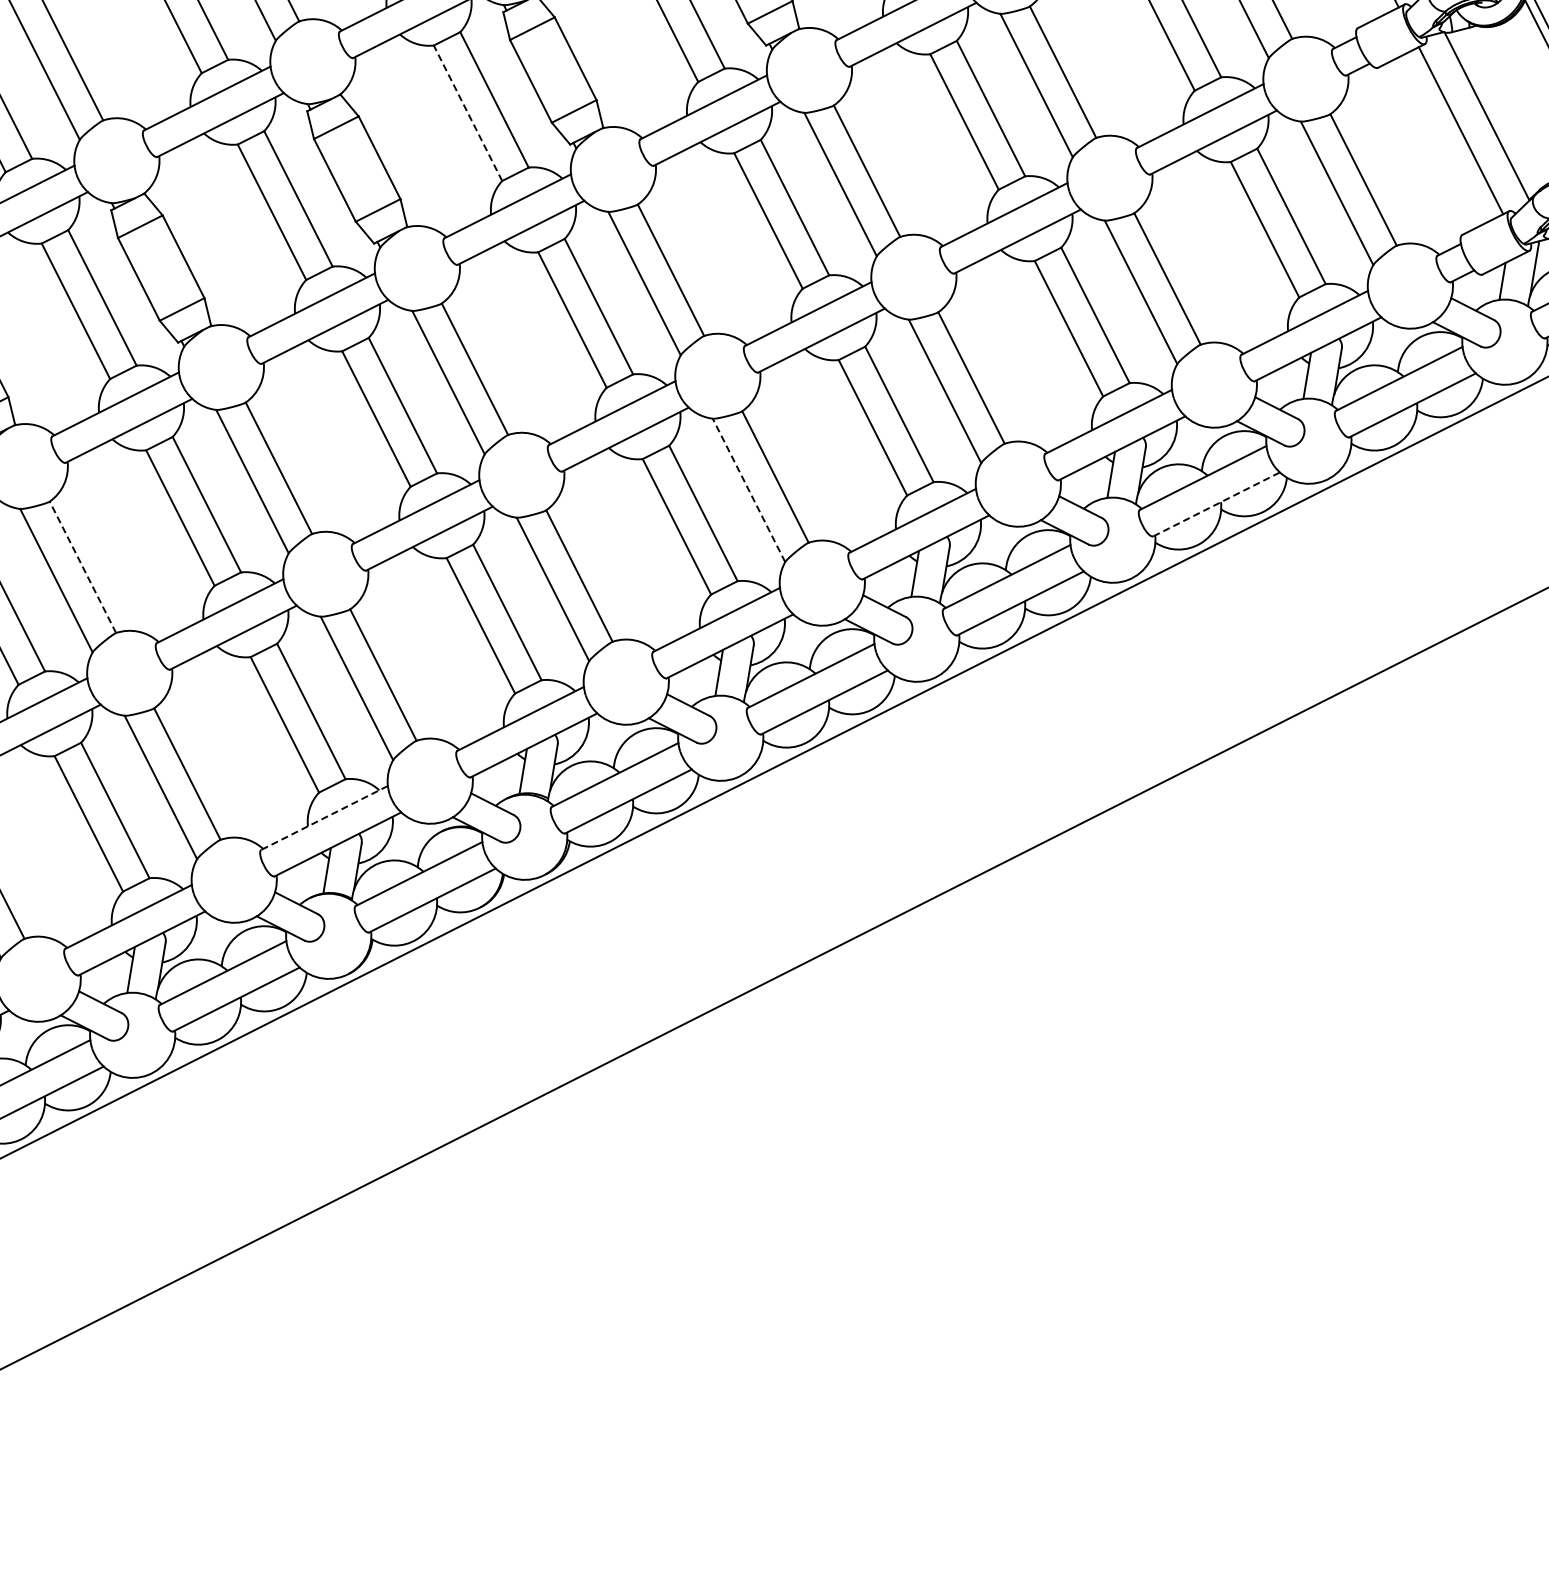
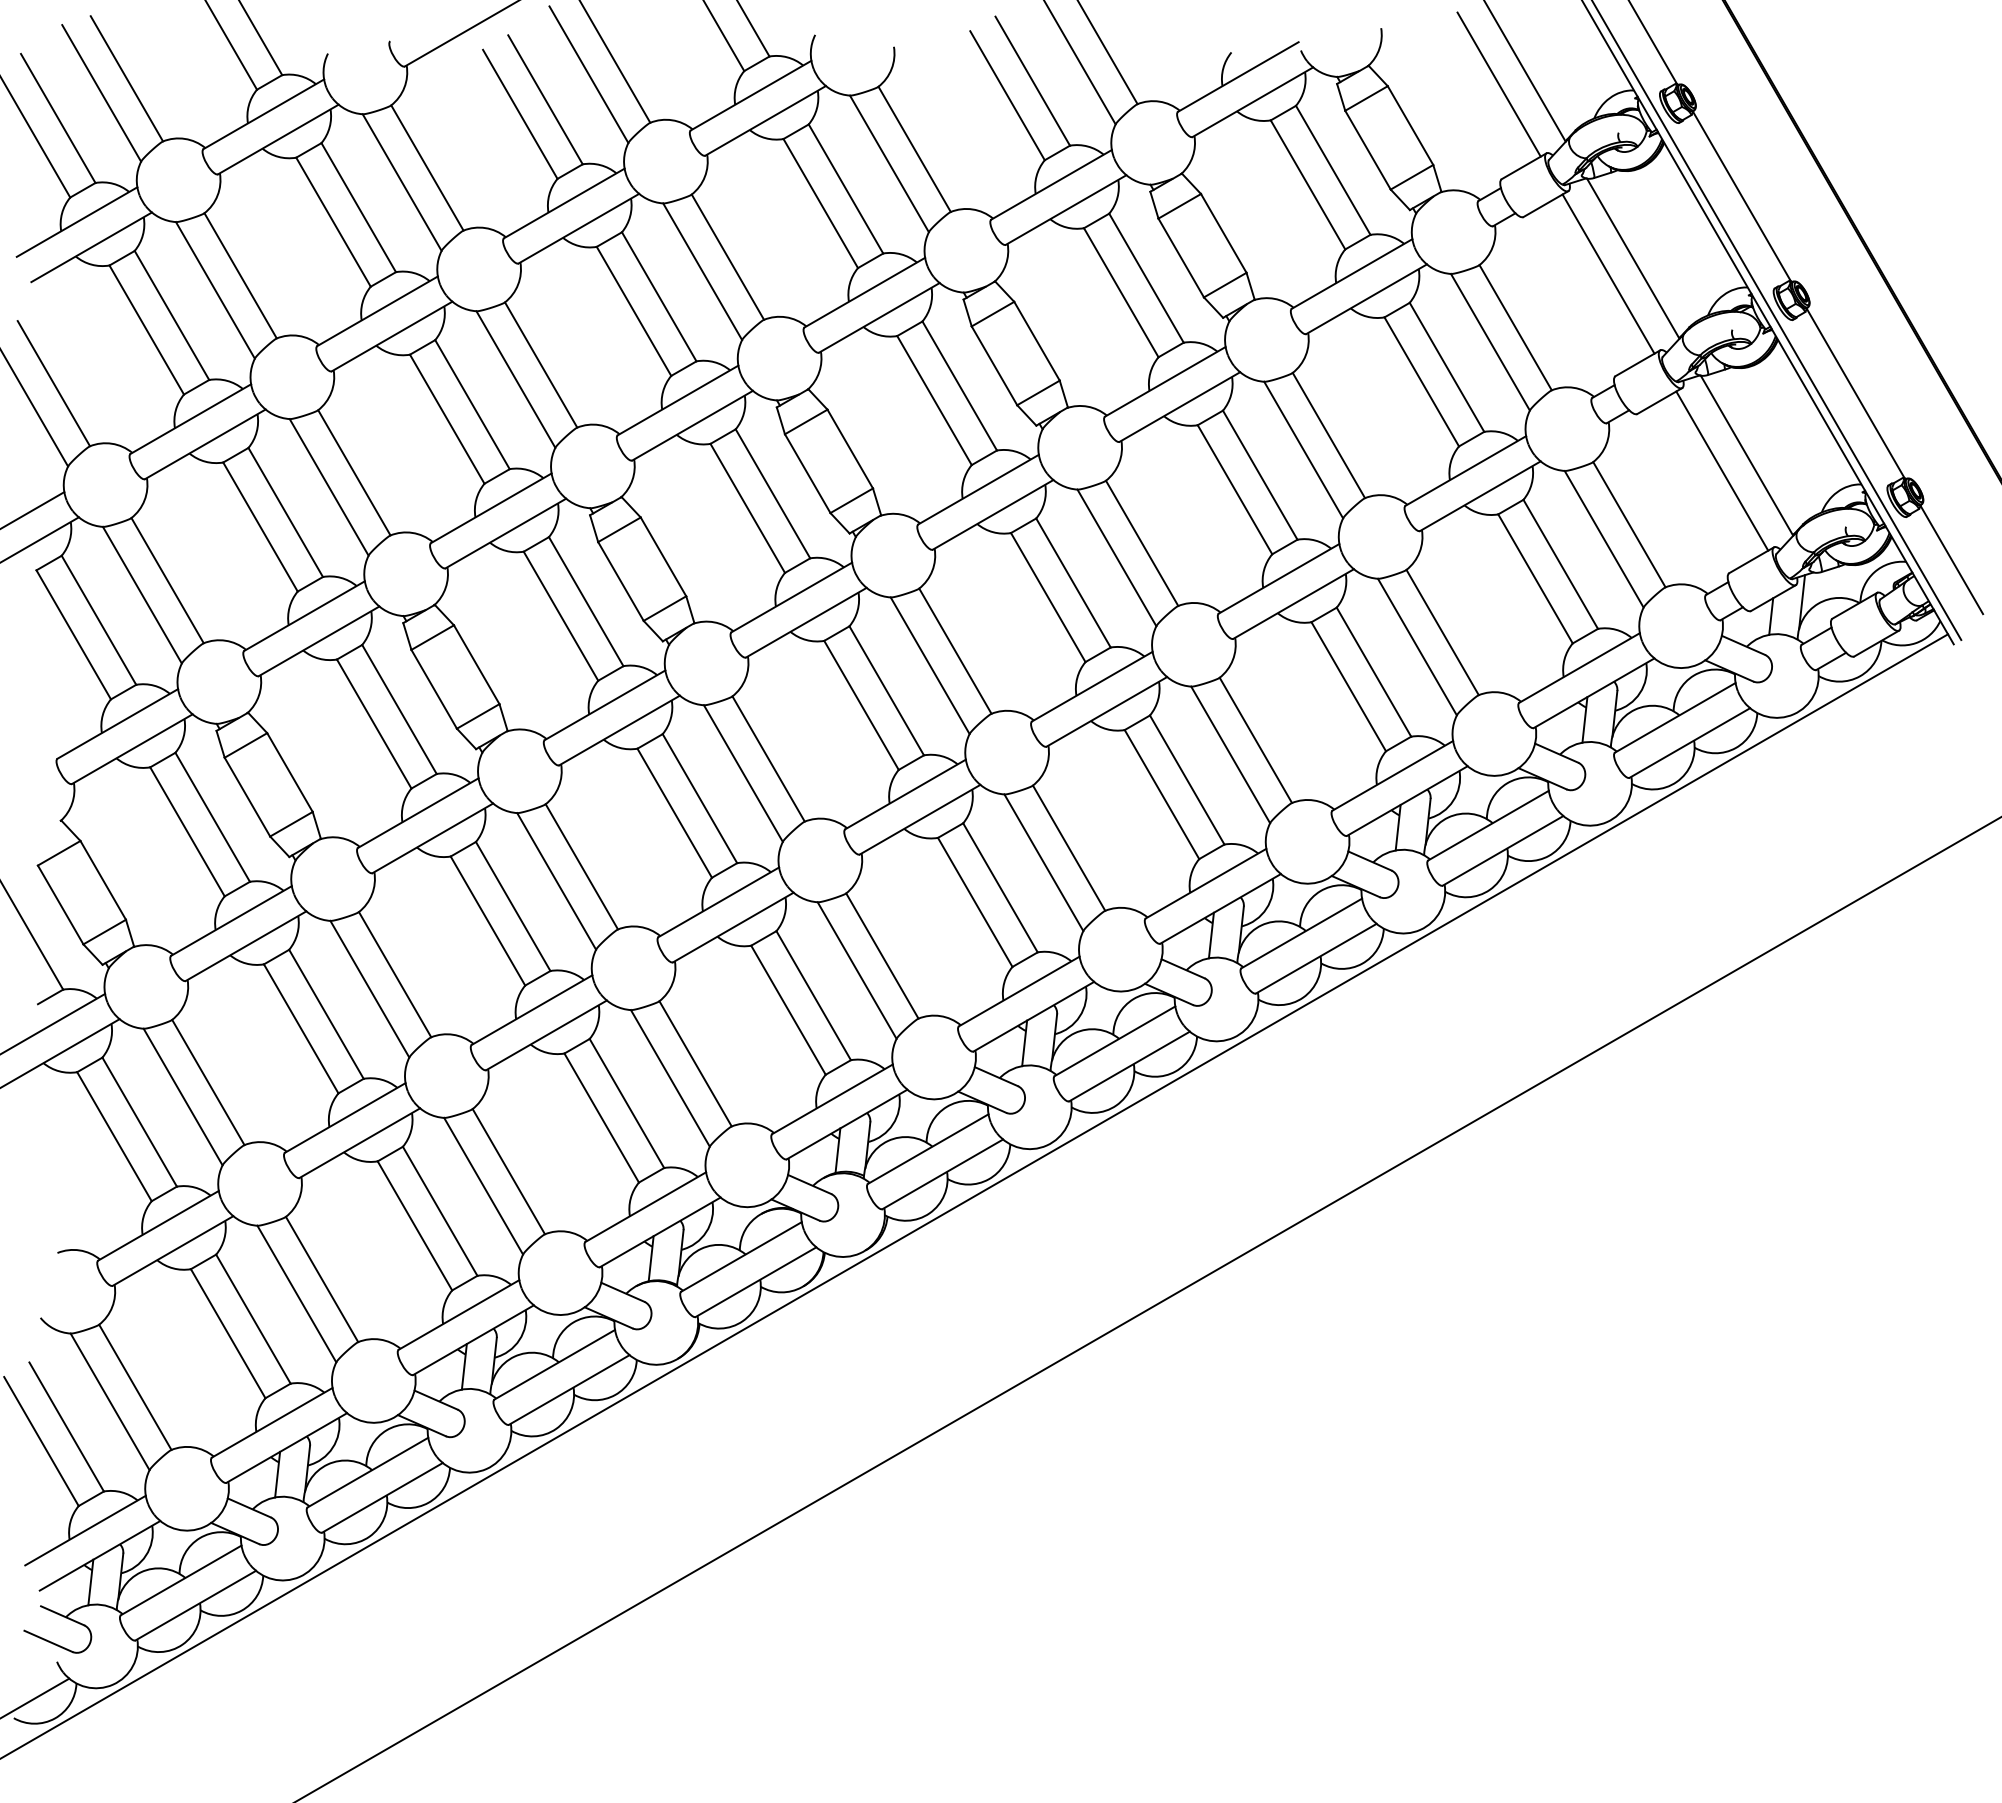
line: (467, 112) -> (747, 507), dashed -> solid
line: (748, 490) -> (1043, 862), dashed -> solid
line: (1217, 504) -> (1503, 850), dashed -> solid
line: (82, 567) -> (394, 974), dashed -> solid
line: (324, 818) -> (645, 1207), dashed -> solid

